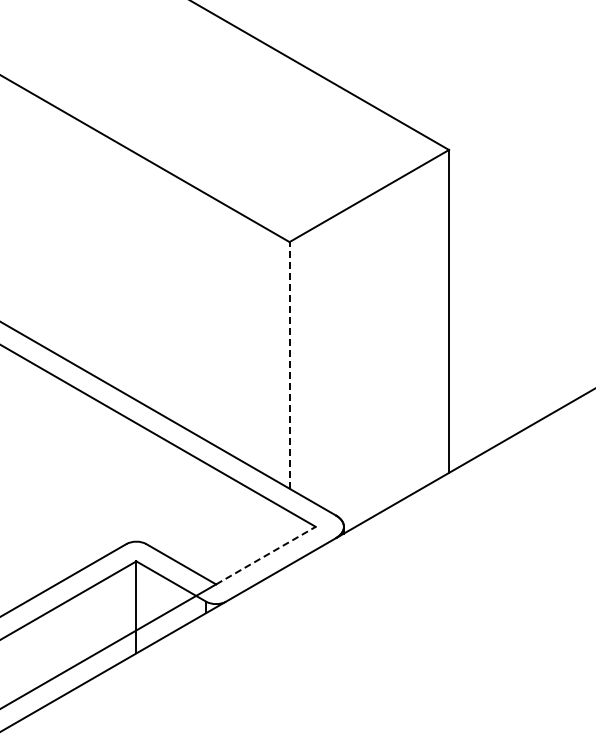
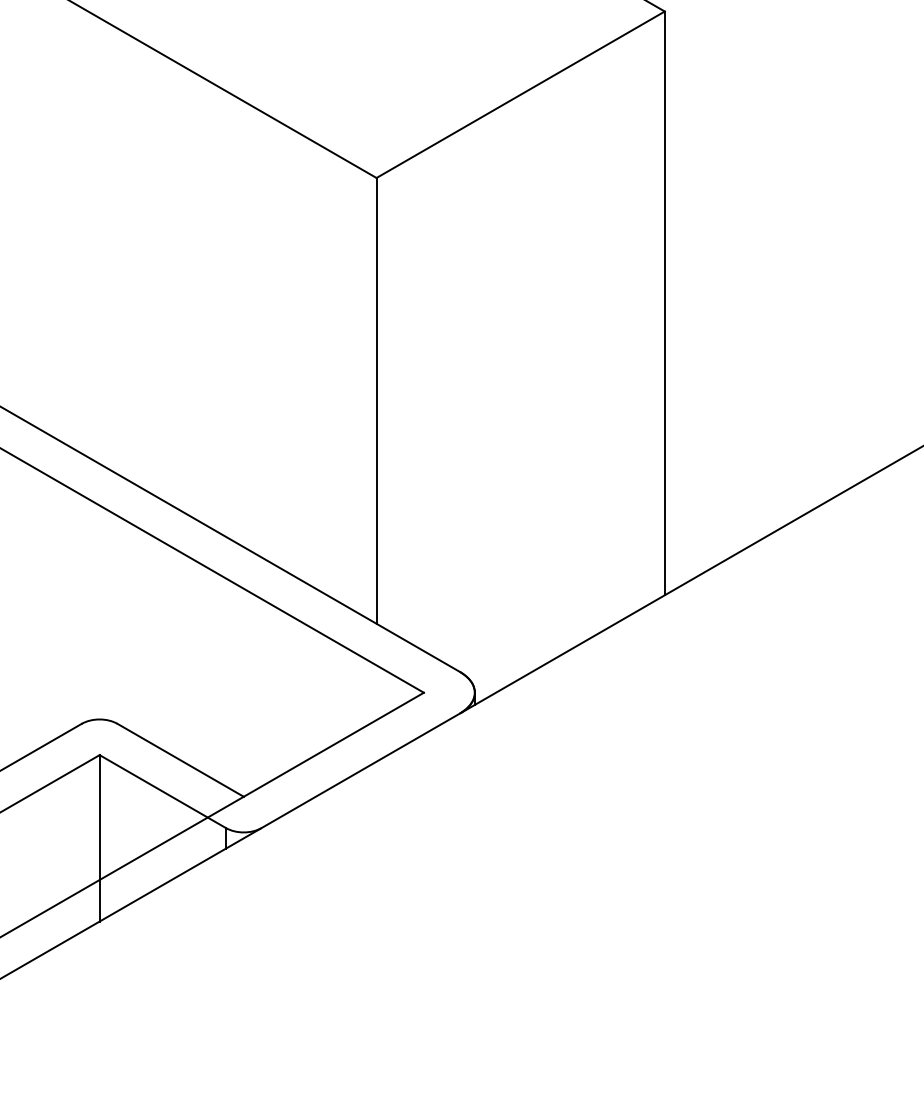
line: (289, 364) -> (376, 399), dashed -> solid
line: (265, 555) -> (333, 744), dashed -> solid

